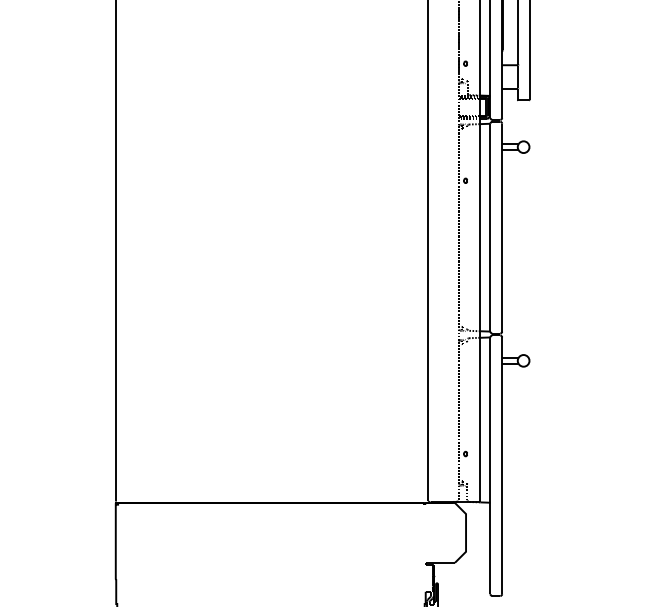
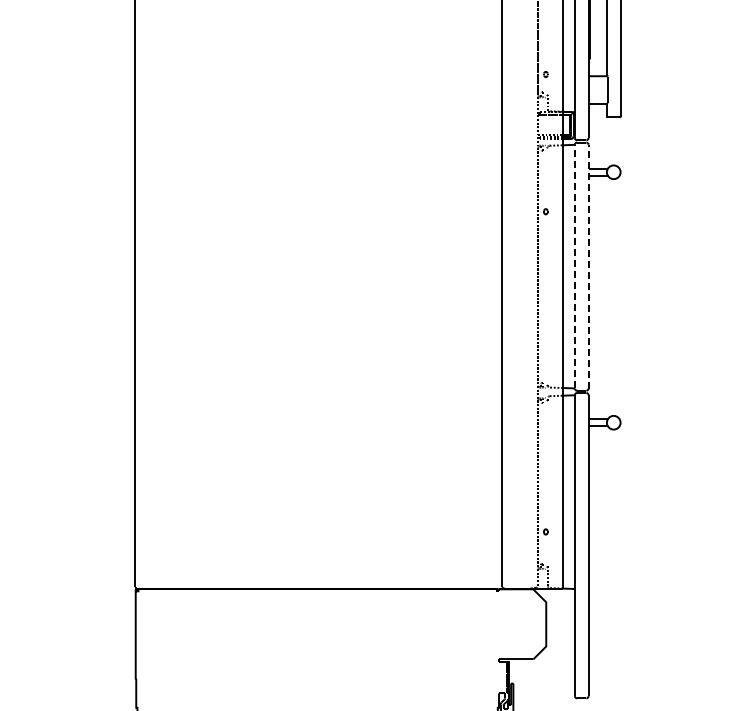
line: (490, 227) -> (574, 266), solid -> dashed
line: (502, 227) -> (588, 266), solid -> dashed

